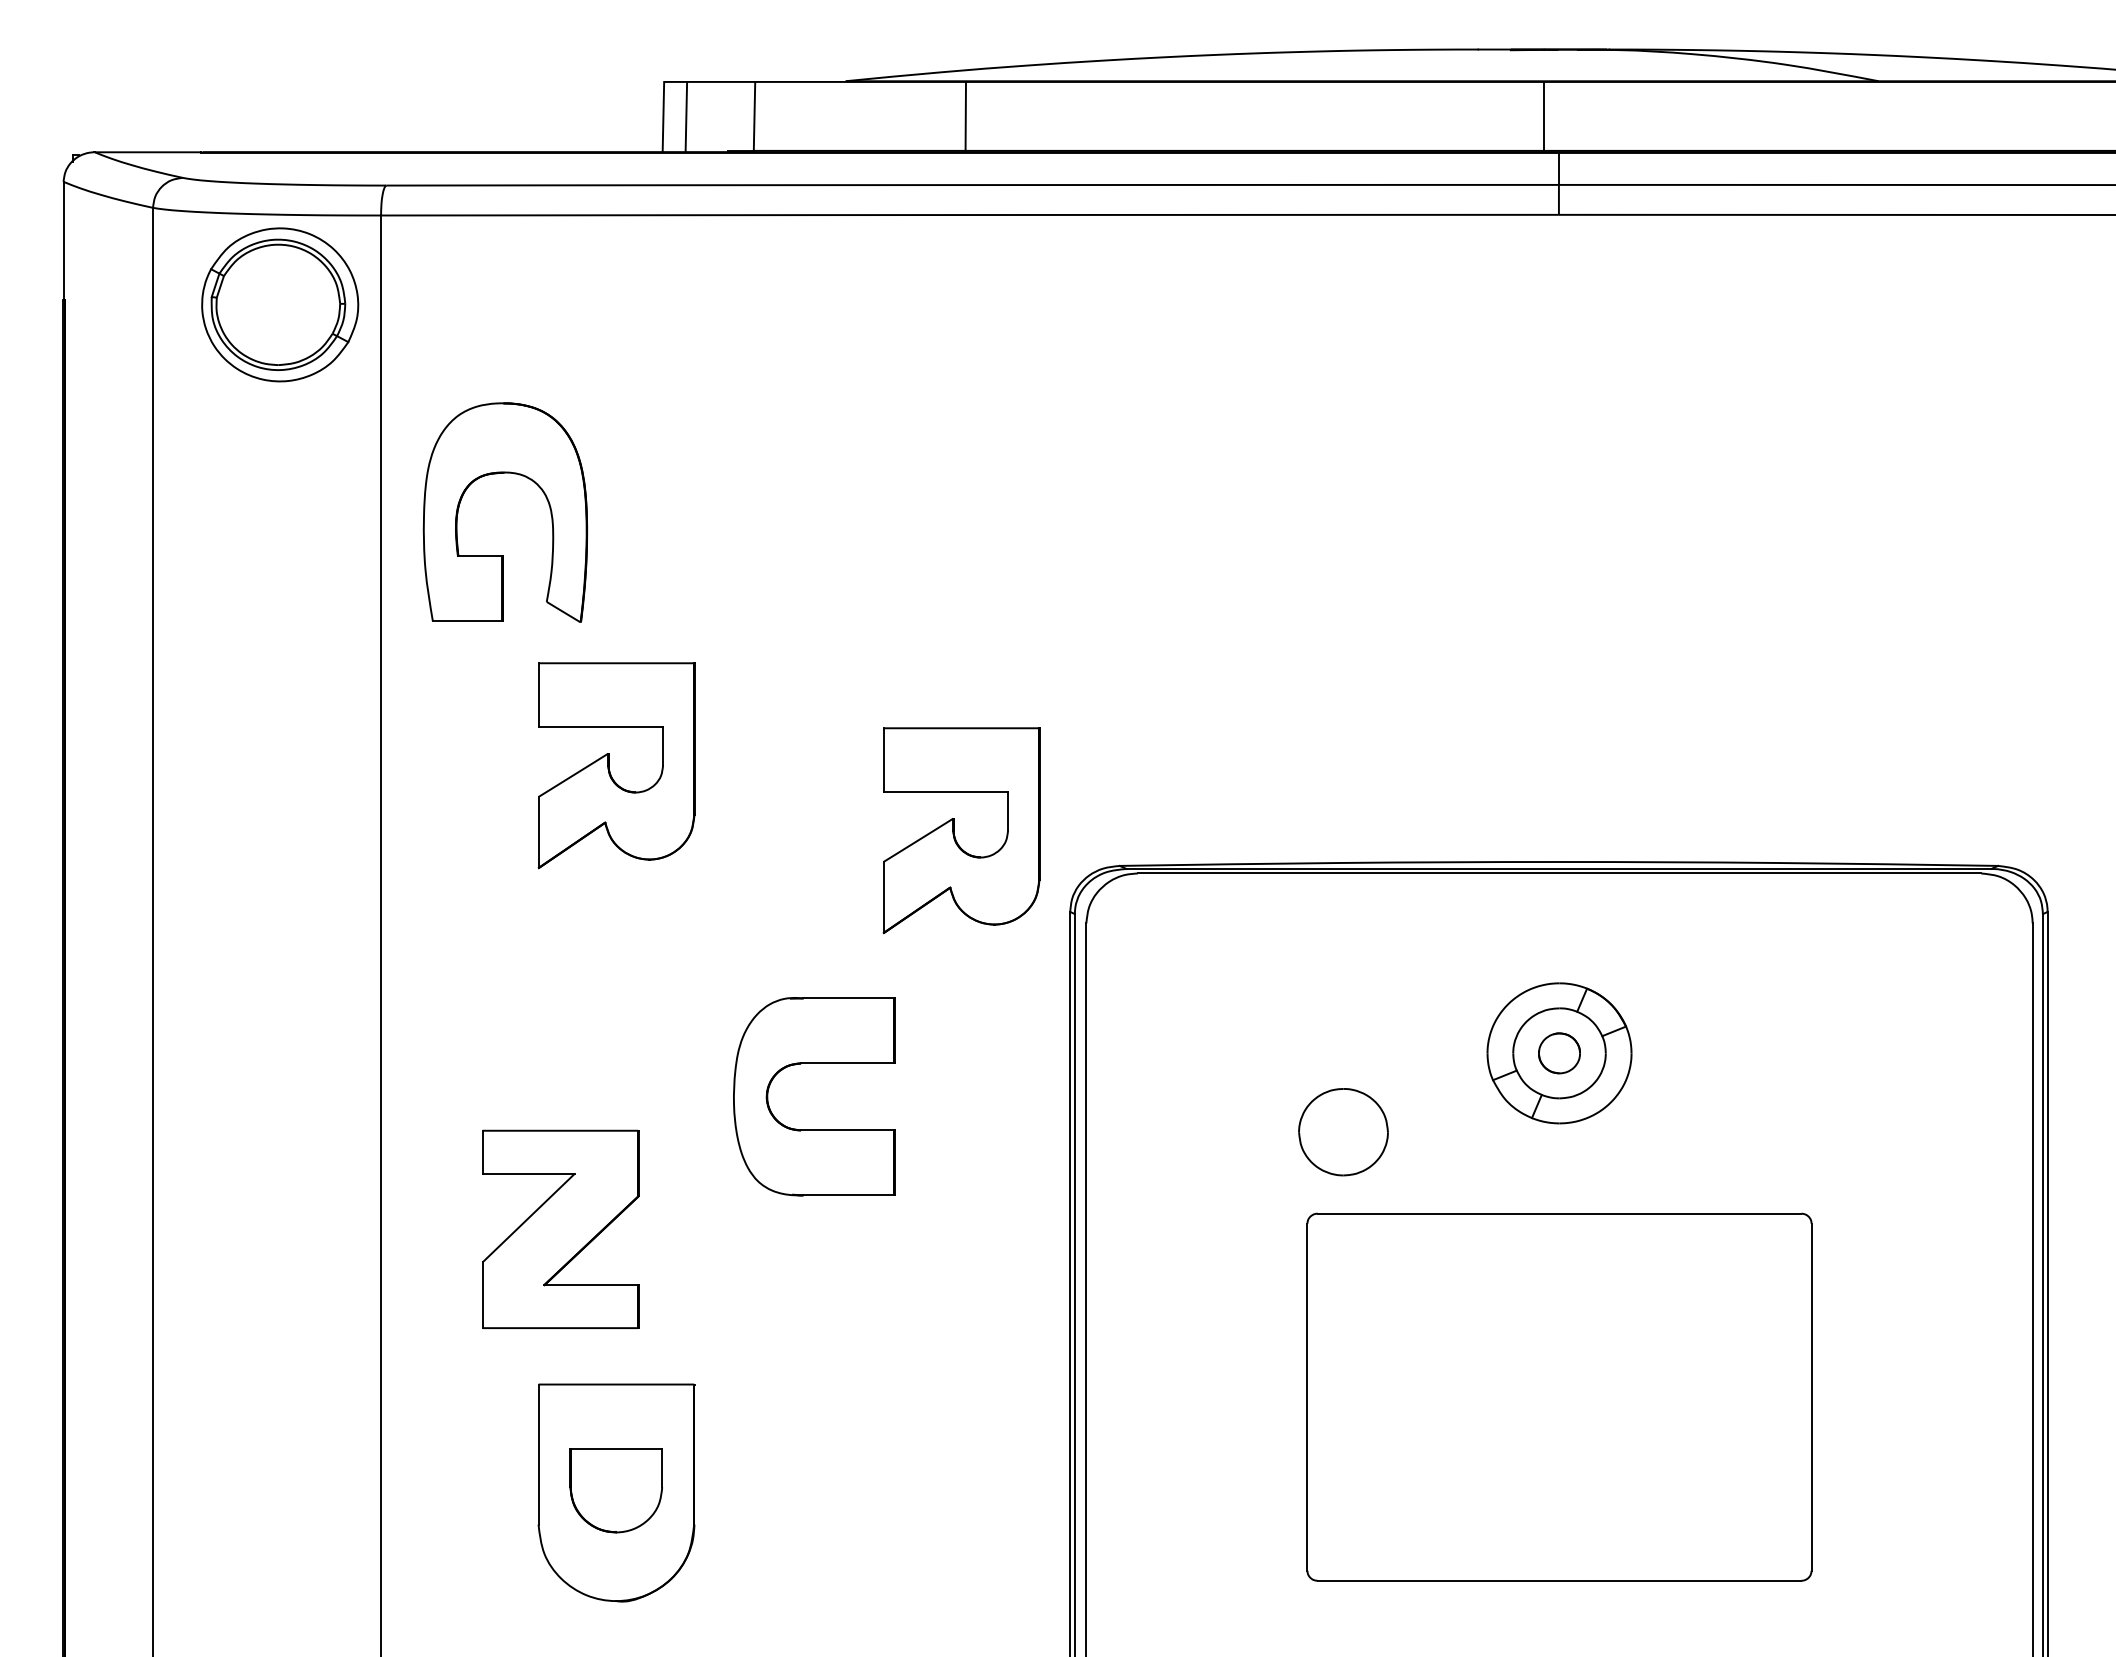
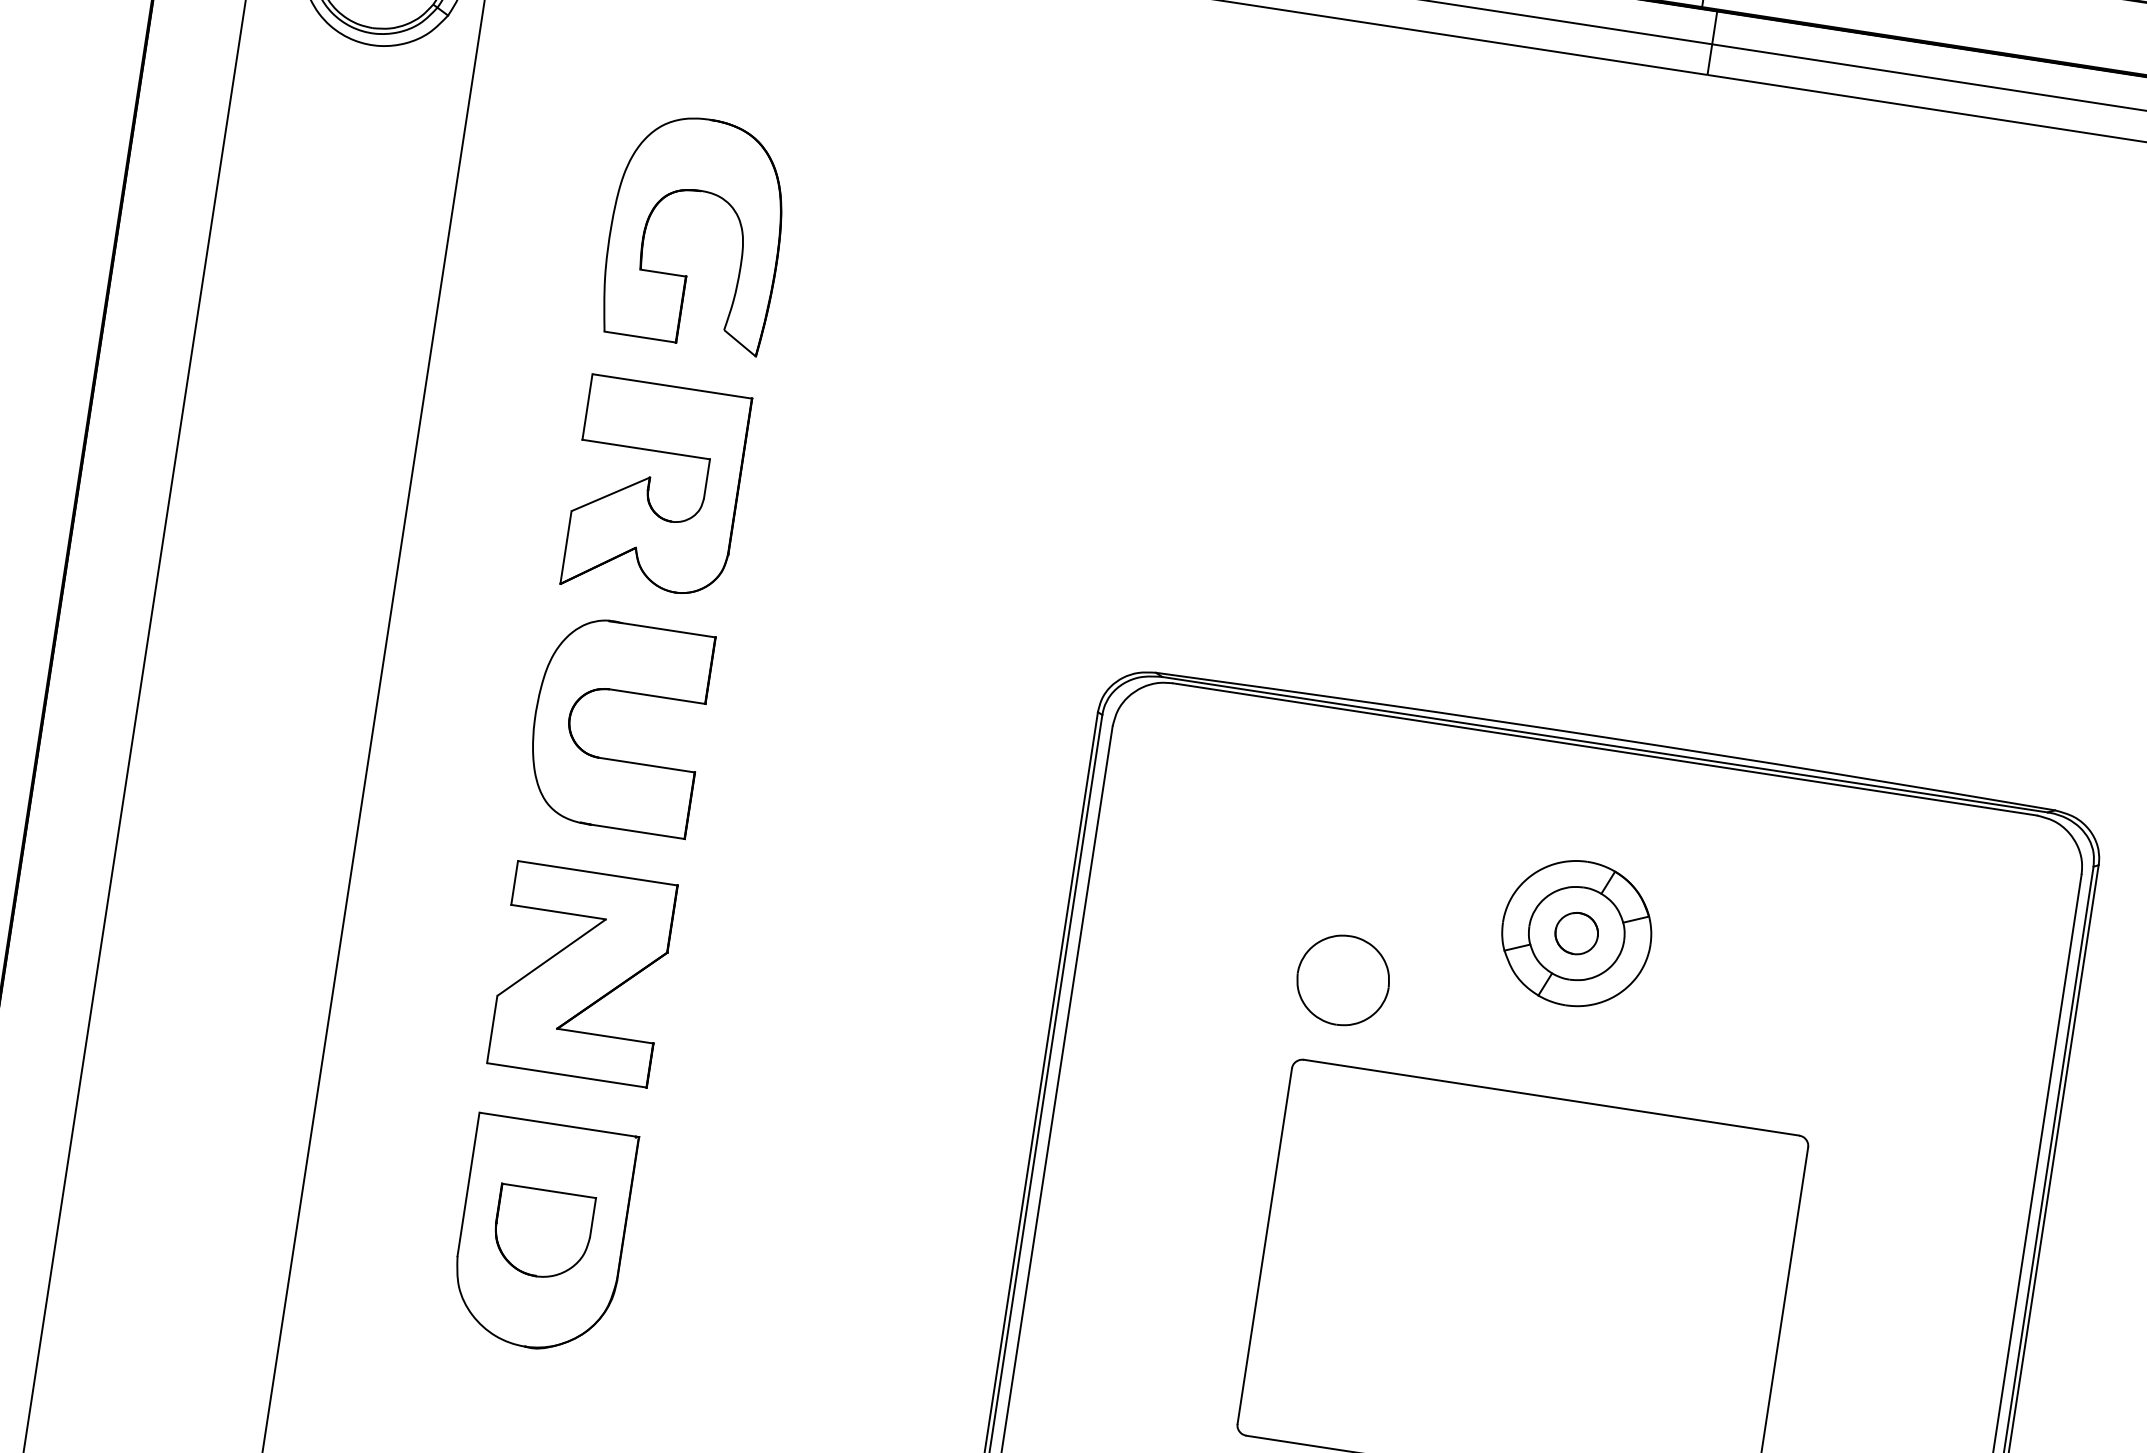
part: (496, 474) -> (692, 191), moved
part: (954, 830) -> (992, 610), removed
part: (814, 1063) -> (623, 691), moved
part: (560, 1228) -> (582, 973), moved

